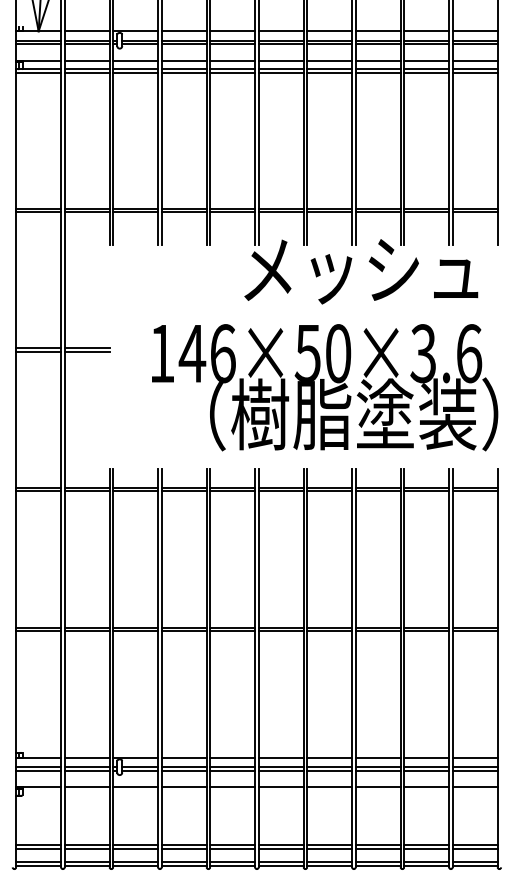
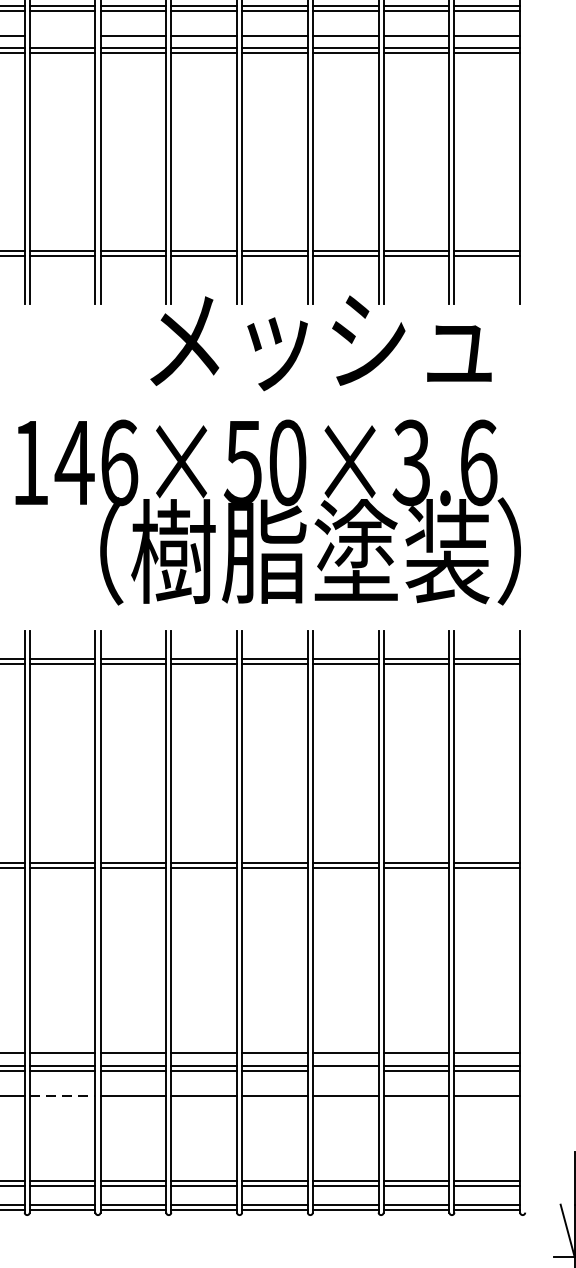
line: (183, 60) -> (61, 34), removed
line: (377, 770) -> (344, 1071), removed
line: (184, 787) -> (63, 1096), solid -> dashed

